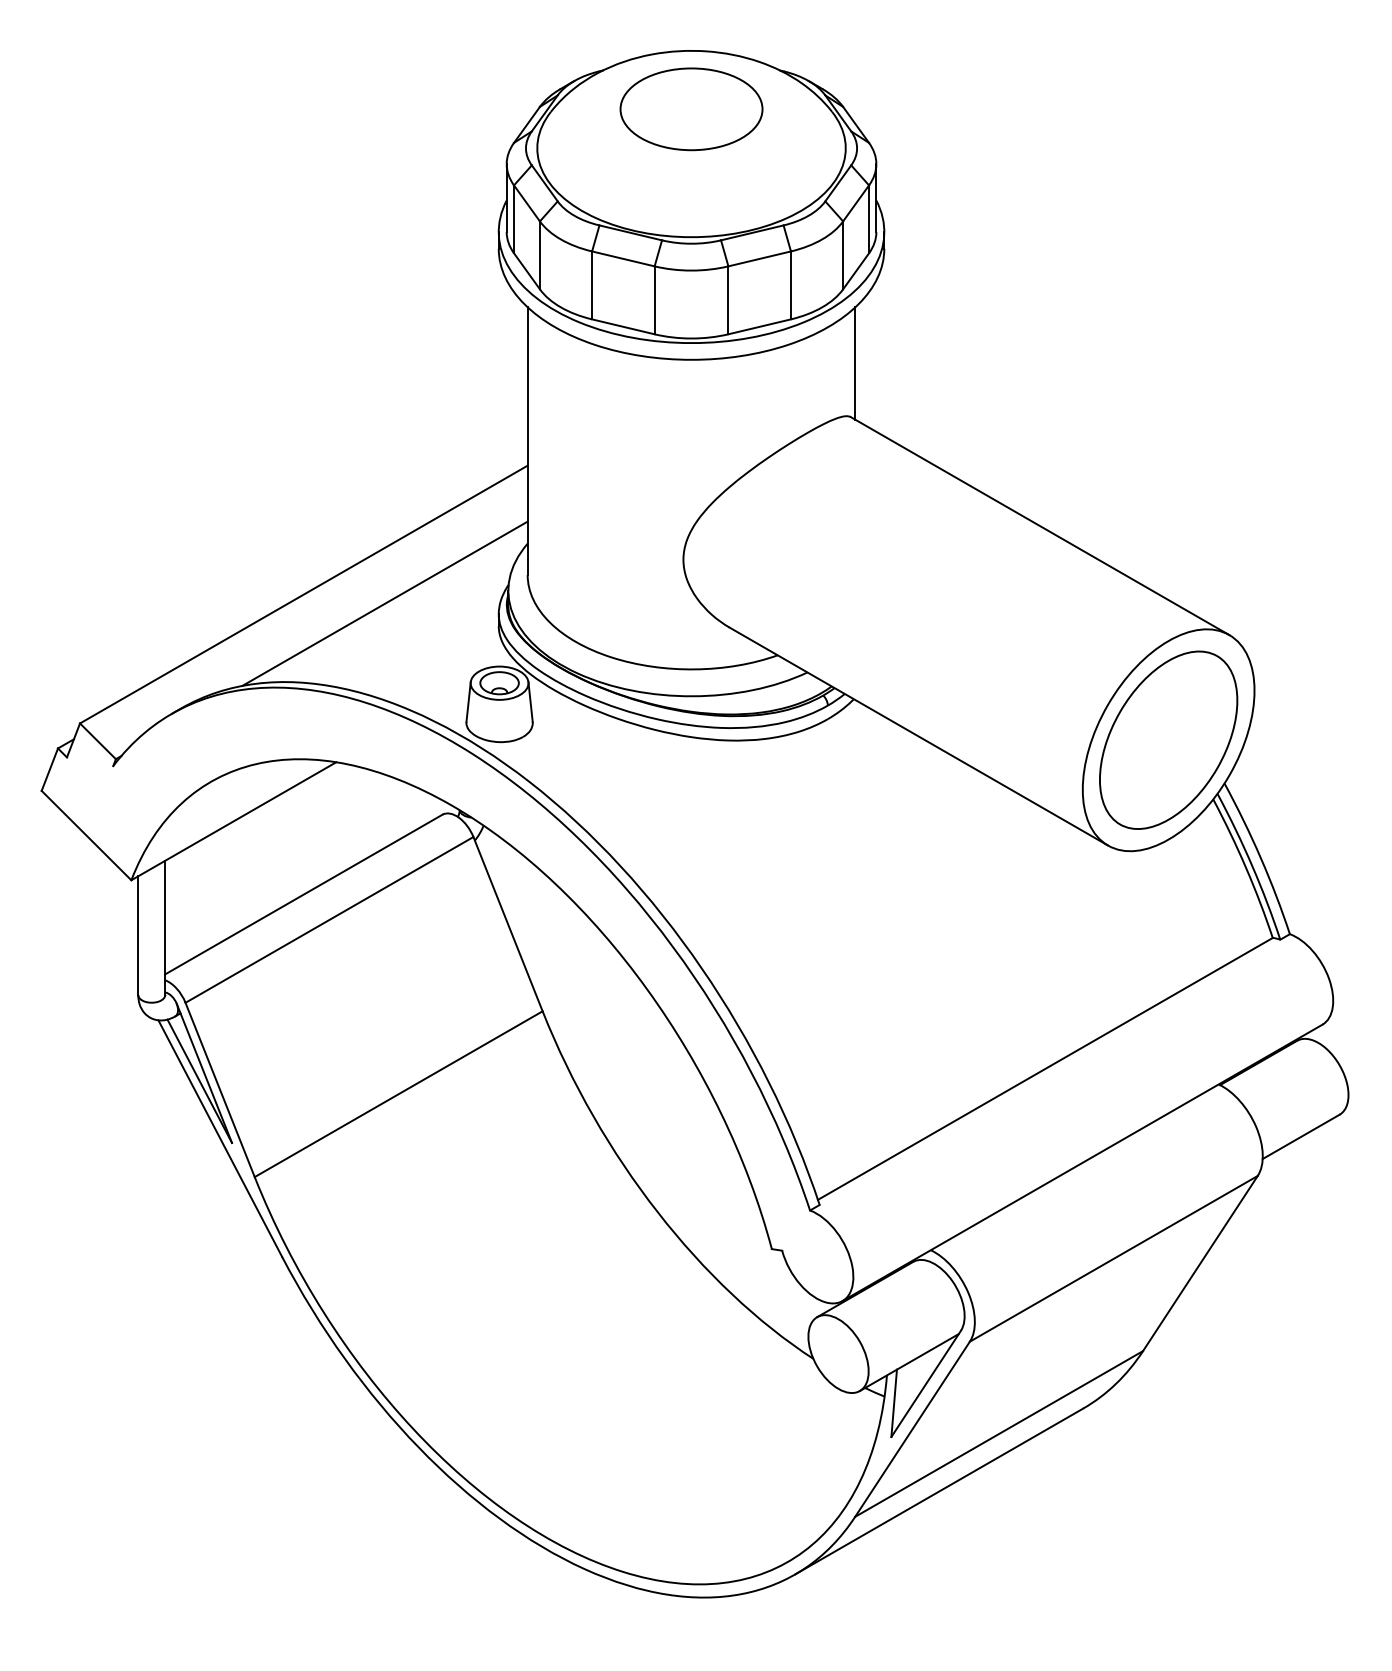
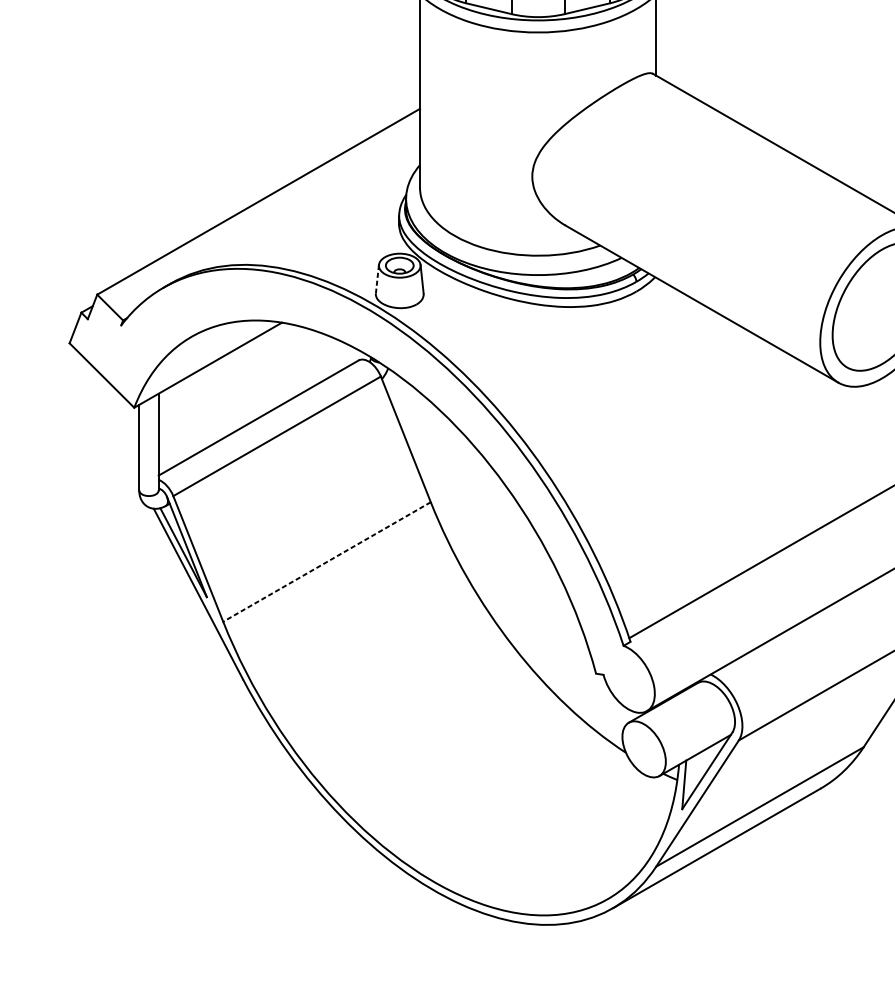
line: (384, 603) -> (316, 208), removed
line: (468, 702) -> (377, 279), solid -> dashed
line: (398, 1094) -> (326, 562), solid -> dashed

